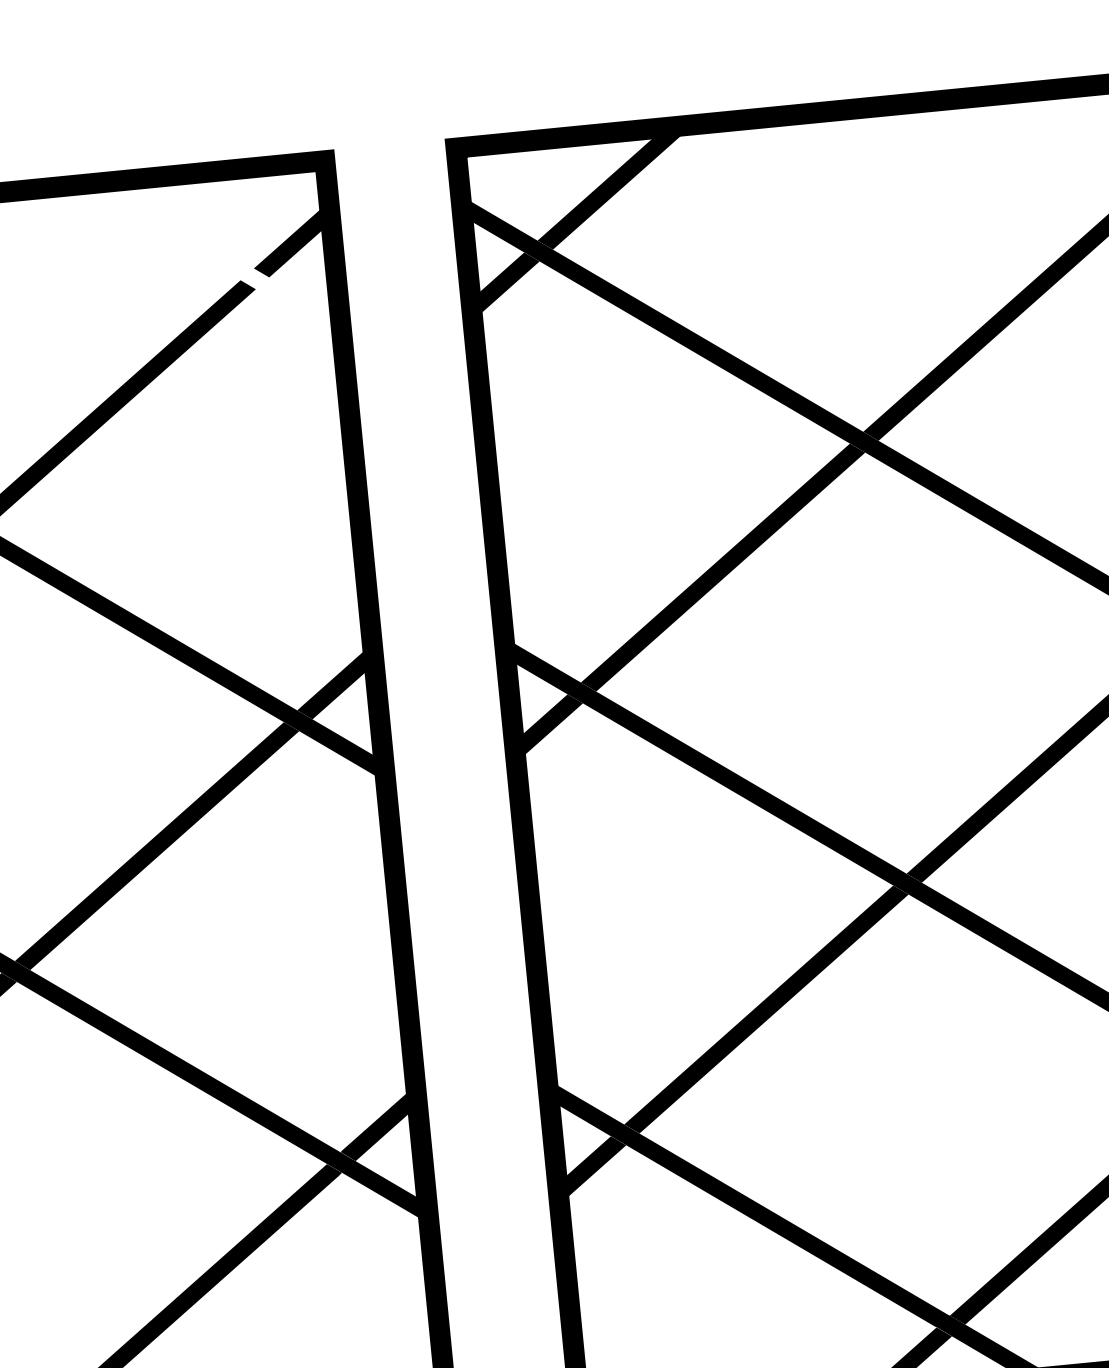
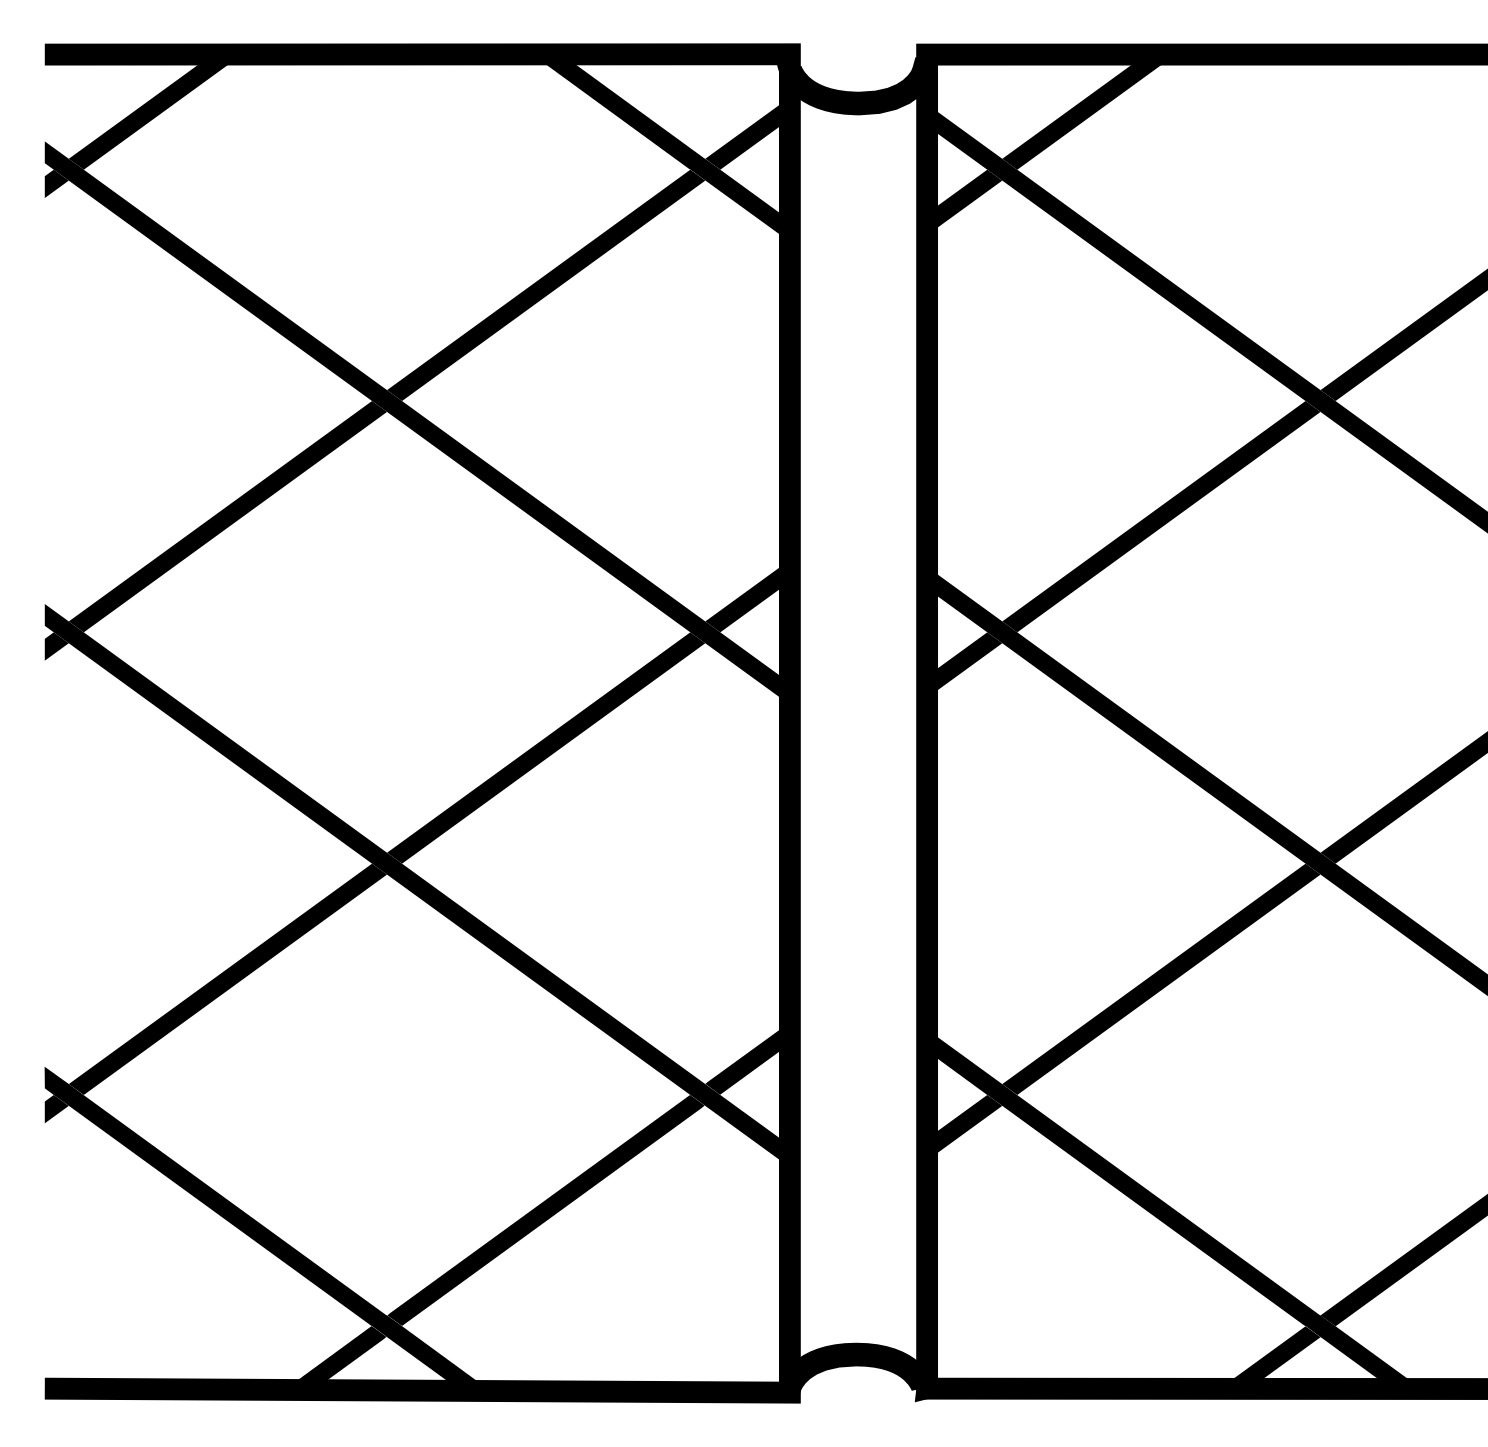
fill: (391, 183) -> (856, 84), added
fill: (210, 261) -> (660, 147), added

